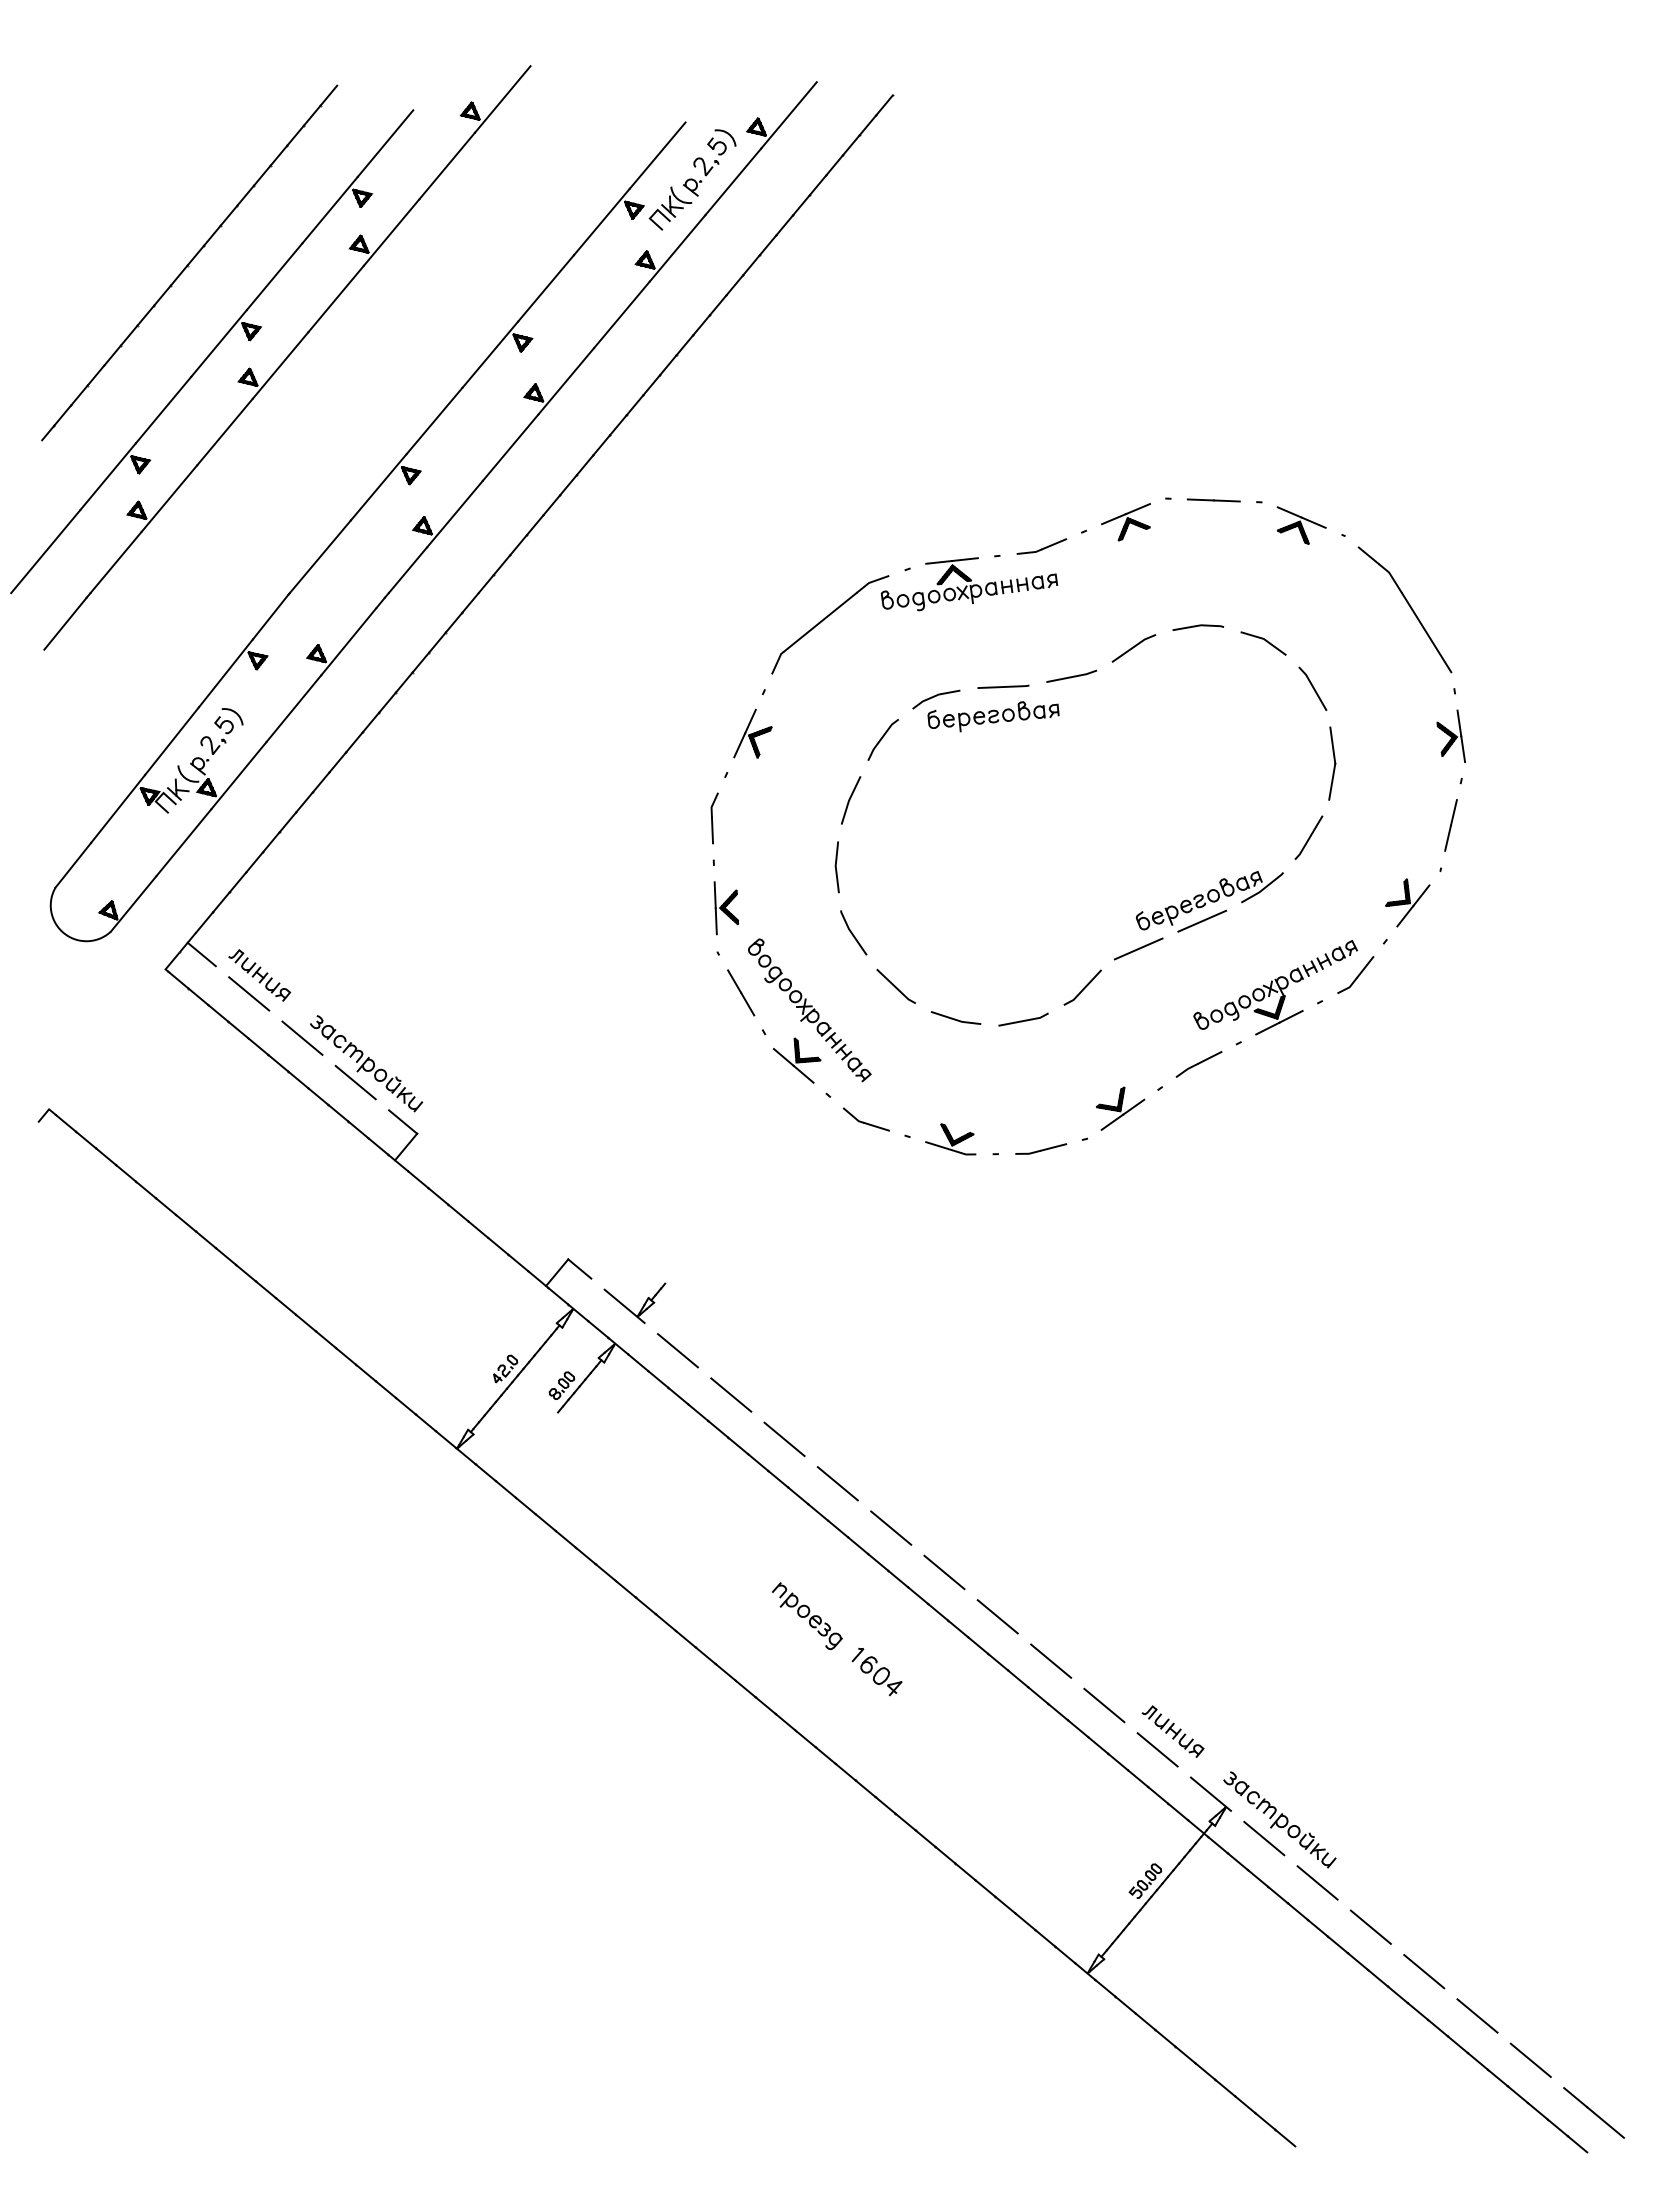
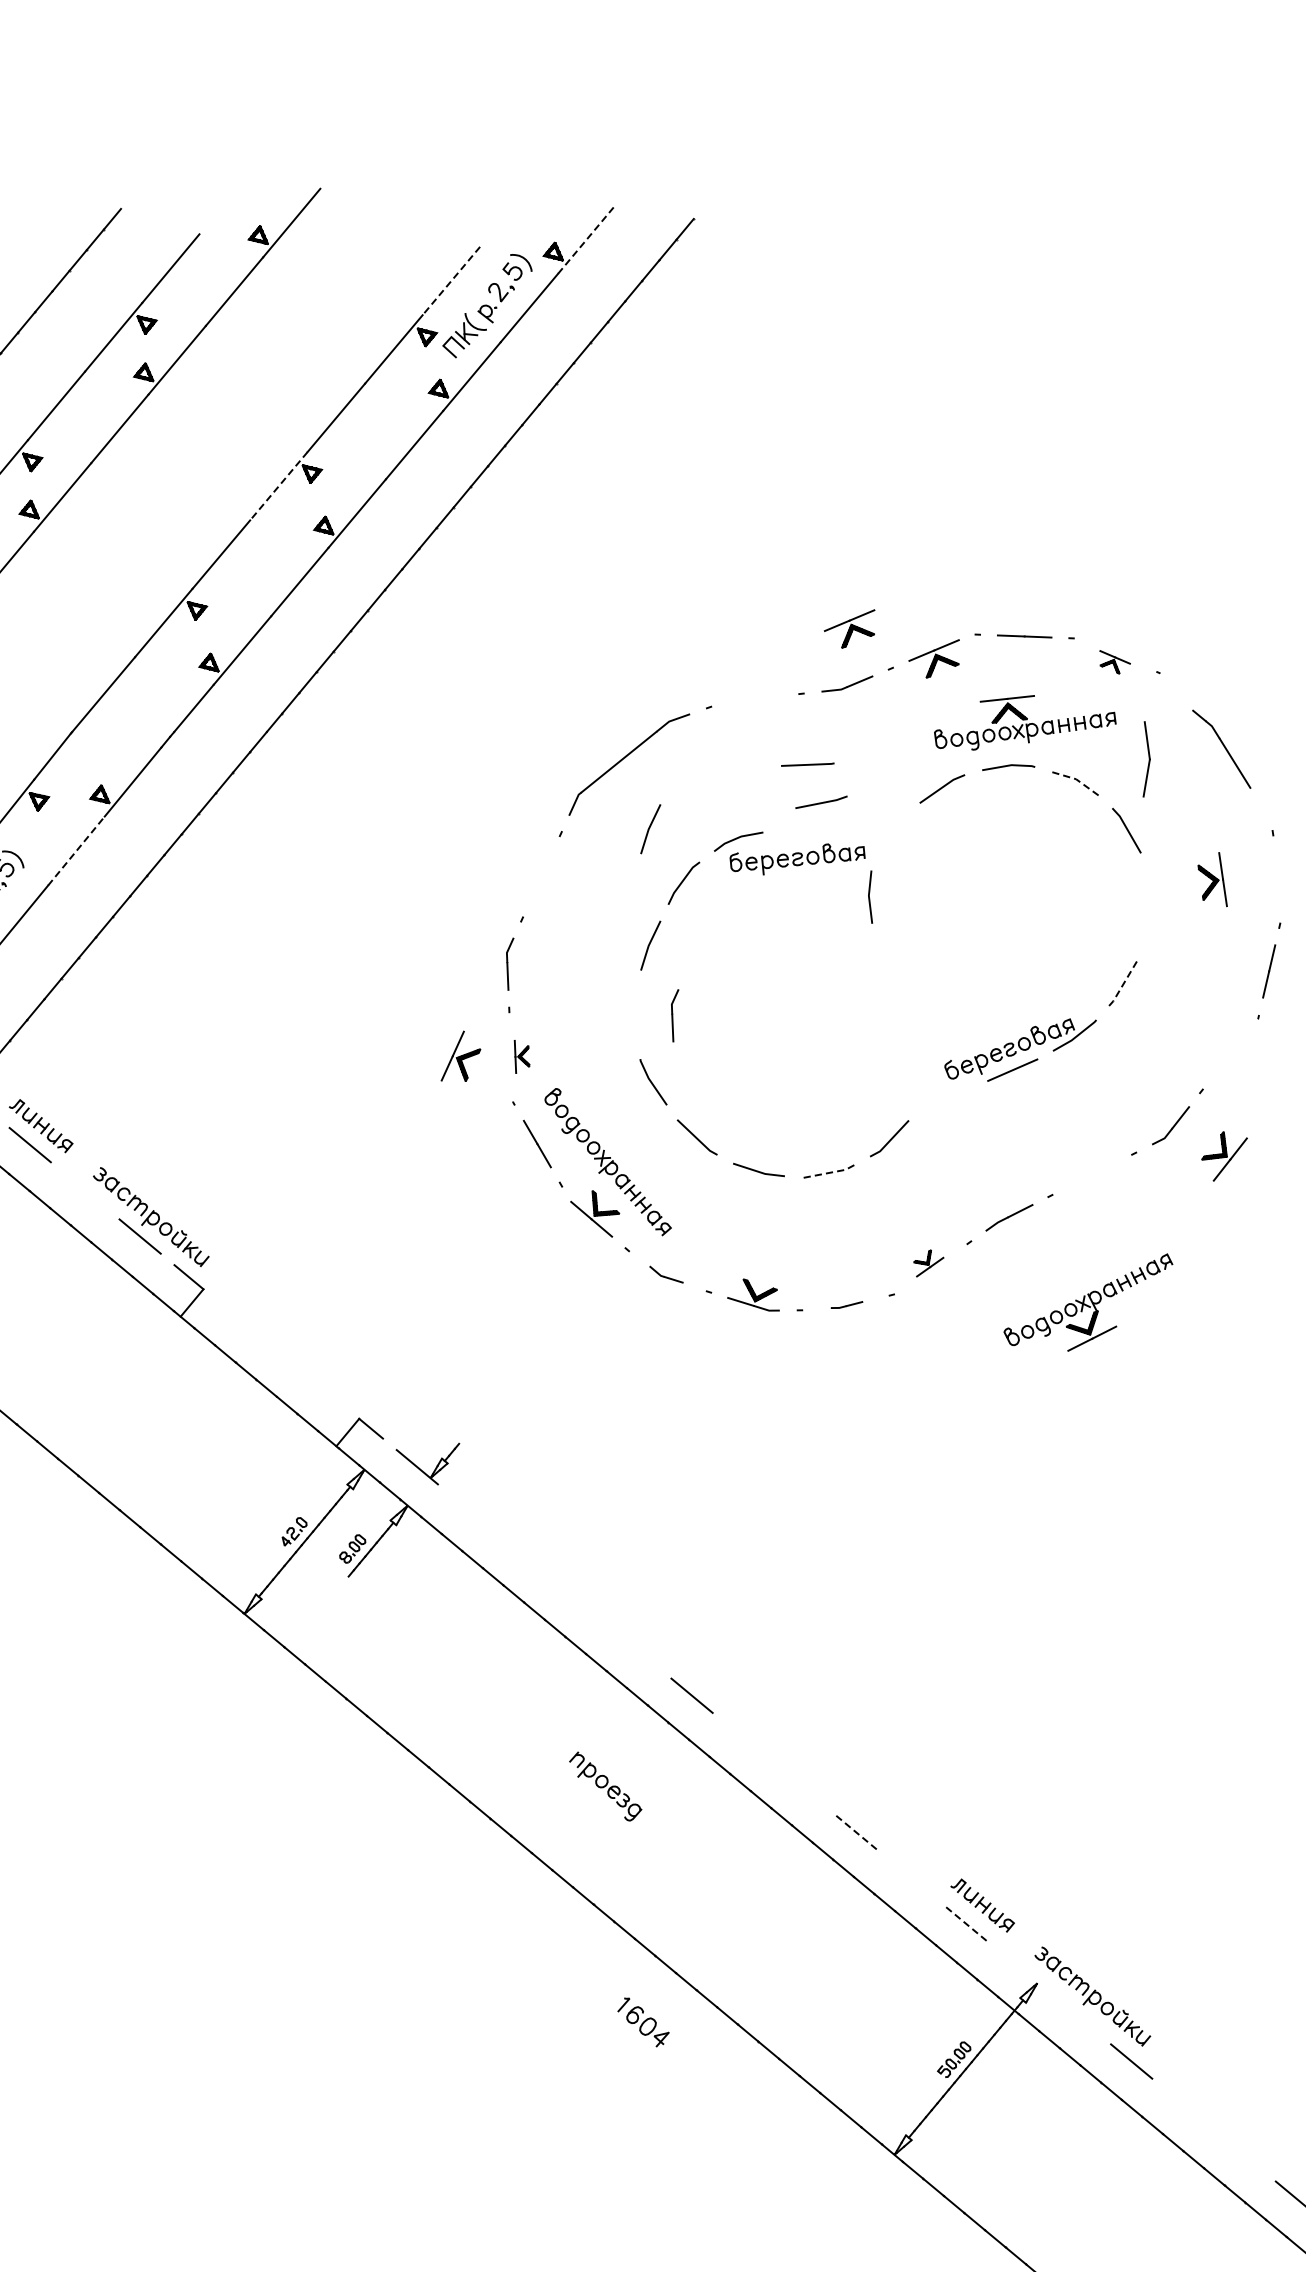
line: (789, 115) -> (587, 239), solid -> dashed
line: (657, 156) -> (451, 281), solid -> dashed
line: (490, 355) -> (279, 487), solid -> dashed
part: (1043, 493) -> (849, 629), added
part: (1301, 525) -> (1115, 662), size x0.6
part: (969, 584) -> (1025, 723), moved
part: (1404, 609) -> (1221, 748), size x0.6
line: (1264, 639) -> (1076, 779), solid -> dashed
line: (1071, 676) -> (821, 802), moved
line: (1003, 686) -> (807, 764), moved
line: (850, 687) -> (650, 829), added
line: (294, 708) -> (77, 850), solid -> dashed
part: (752, 733) -> (460, 1056), moved
part: (1450, 735) -> (1211, 878), moved
part: (1332, 763) -> (1147, 759), moved
line: (1309, 838) -> (1123, 984), solid -> dashed
line: (836, 867) -> (869, 897), moved
part: (874, 868) -> (674, 1015), added
part: (1407, 902) -> (1224, 1156), moved
part: (725, 908) -> (521, 1057), size x0.6
line: (1138, 948) -> (947, 1098), removed
part: (1275, 987) -> (1088, 1302), moved
line: (1024, 1020) -> (829, 1172), solid -> dashed
line: (302, 1037) -> (85, 1190), removed
part: (1120, 1108) -> (928, 1263), size x0.6
part: (865, 1119) -> (665, 1274), size x0.7
part: (1041, 1148) -> (847, 1304), size x0.6
line: (677, 1350) -> (471, 1512), removed
line: (731, 1394) -> (527, 1558), removed
line: (784, 1439) -> (582, 1604), removed
line: (837, 1483) -> (636, 1649), removed
line: (944, 1572) -> (747, 1741), removed
line: (997, 1616) -> (801, 1786), removed
line: (1051, 1661) -> (857, 1833), solid -> dashed
part: (876, 1671) -> (642, 2021), moved
line: (1104, 1705) -> (911, 1878), removed
line: (1157, 1749) -> (966, 1923), solid -> dashed
line: (1210, 1793) -> (1021, 1969), removed
line: (1264, 1838) -> (1076, 2015), removed
line: (1370, 1926) -> (1186, 2106), removed
line: (1424, 1971) -> (1241, 2152), removed

